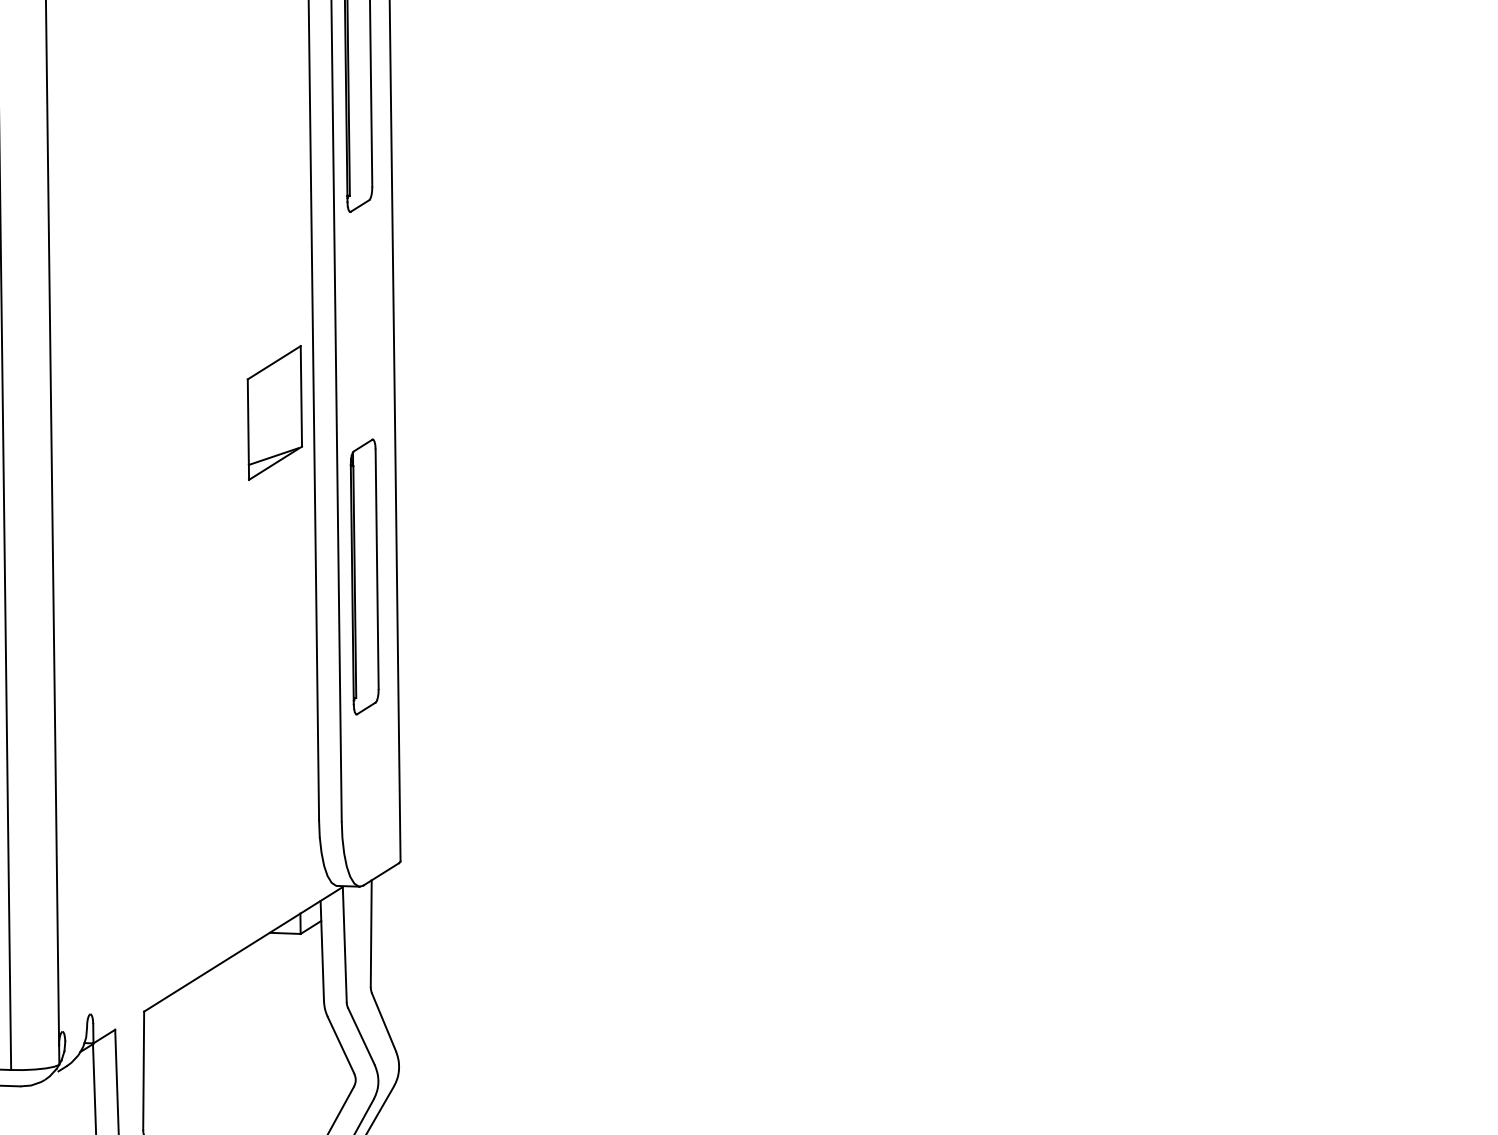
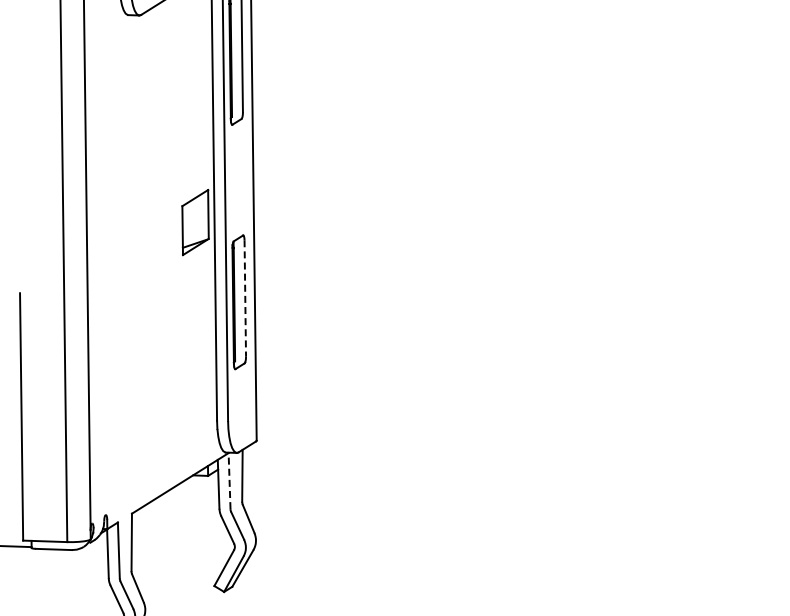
line: (377, 571) -> (245, 299), solid -> dashed
line: (344, 943) -> (229, 480), solid -> dashed

